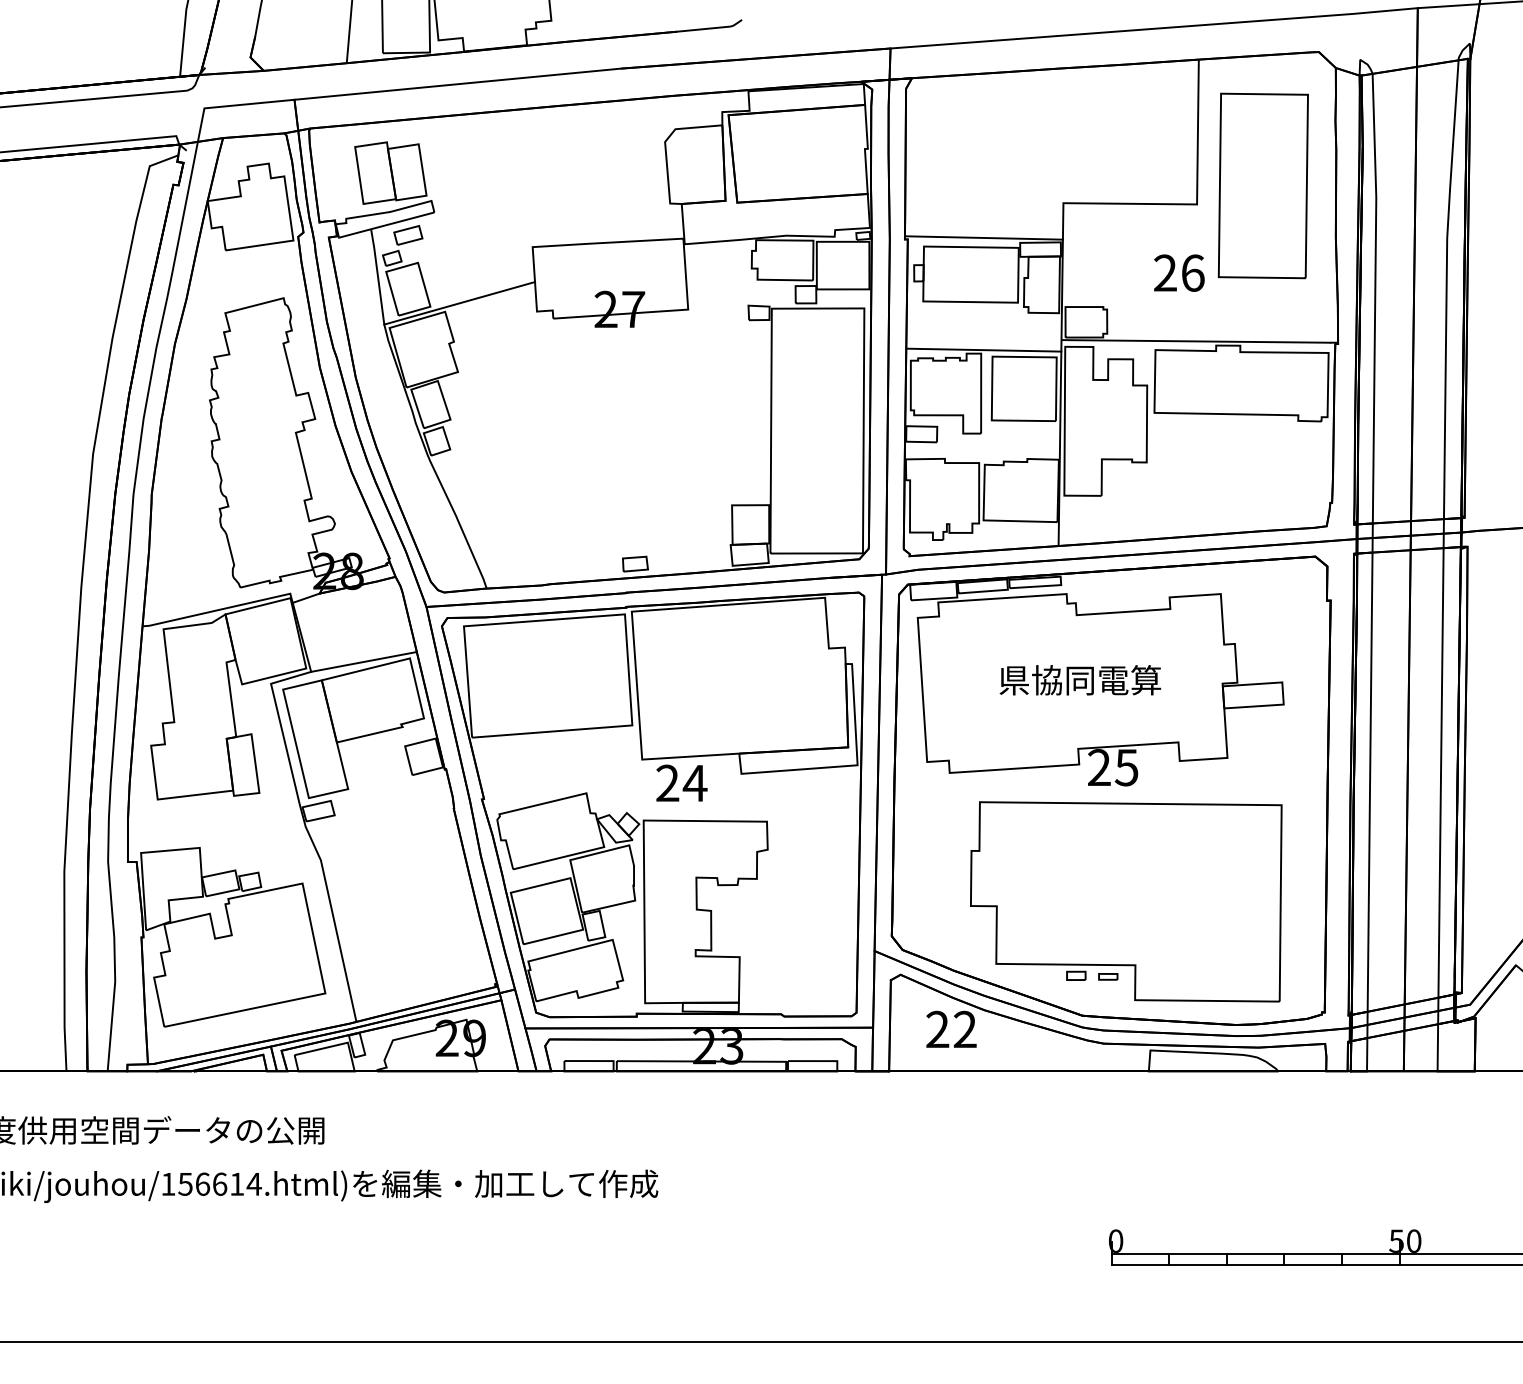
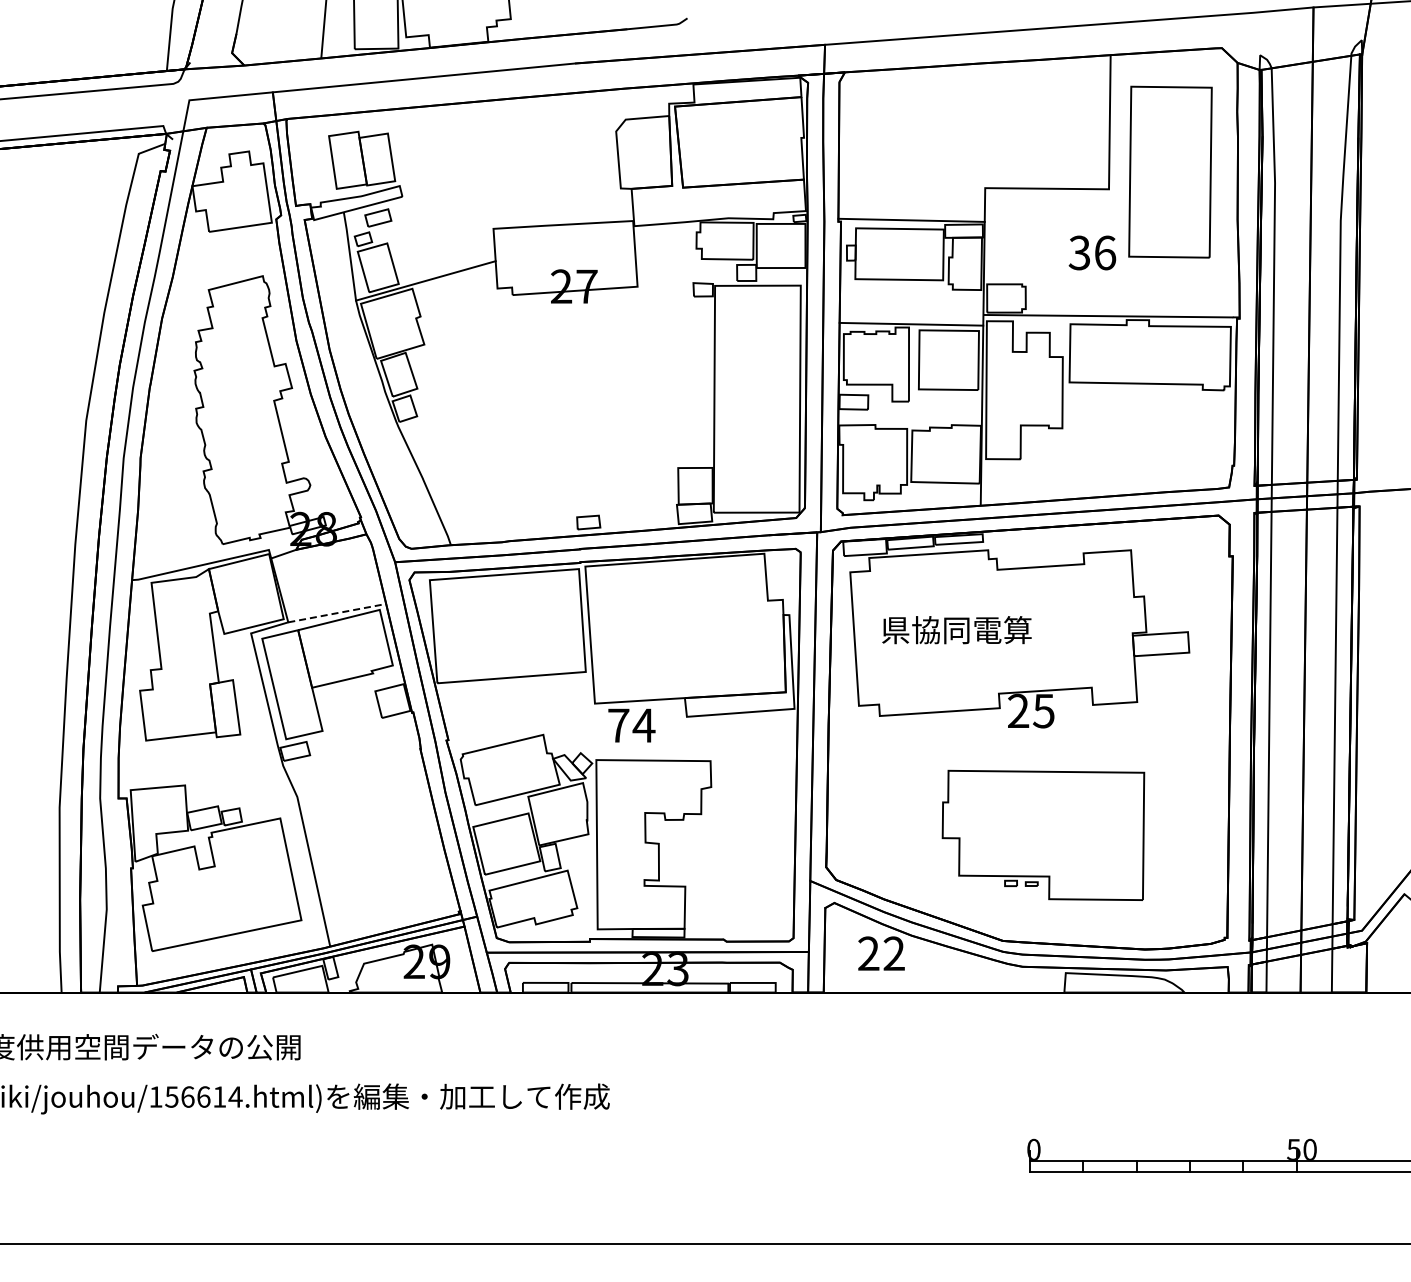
text: (1165, 273) -> (1079, 253), 26 -> 36
line: (364, 662) -> (337, 613), solid -> dashed
text: (1079, 680) -> (956, 630), moved
text: (667, 783) -> (618, 725), 24 -> 74
part: (1126, 901) -> (1043, 835), size x0.7

